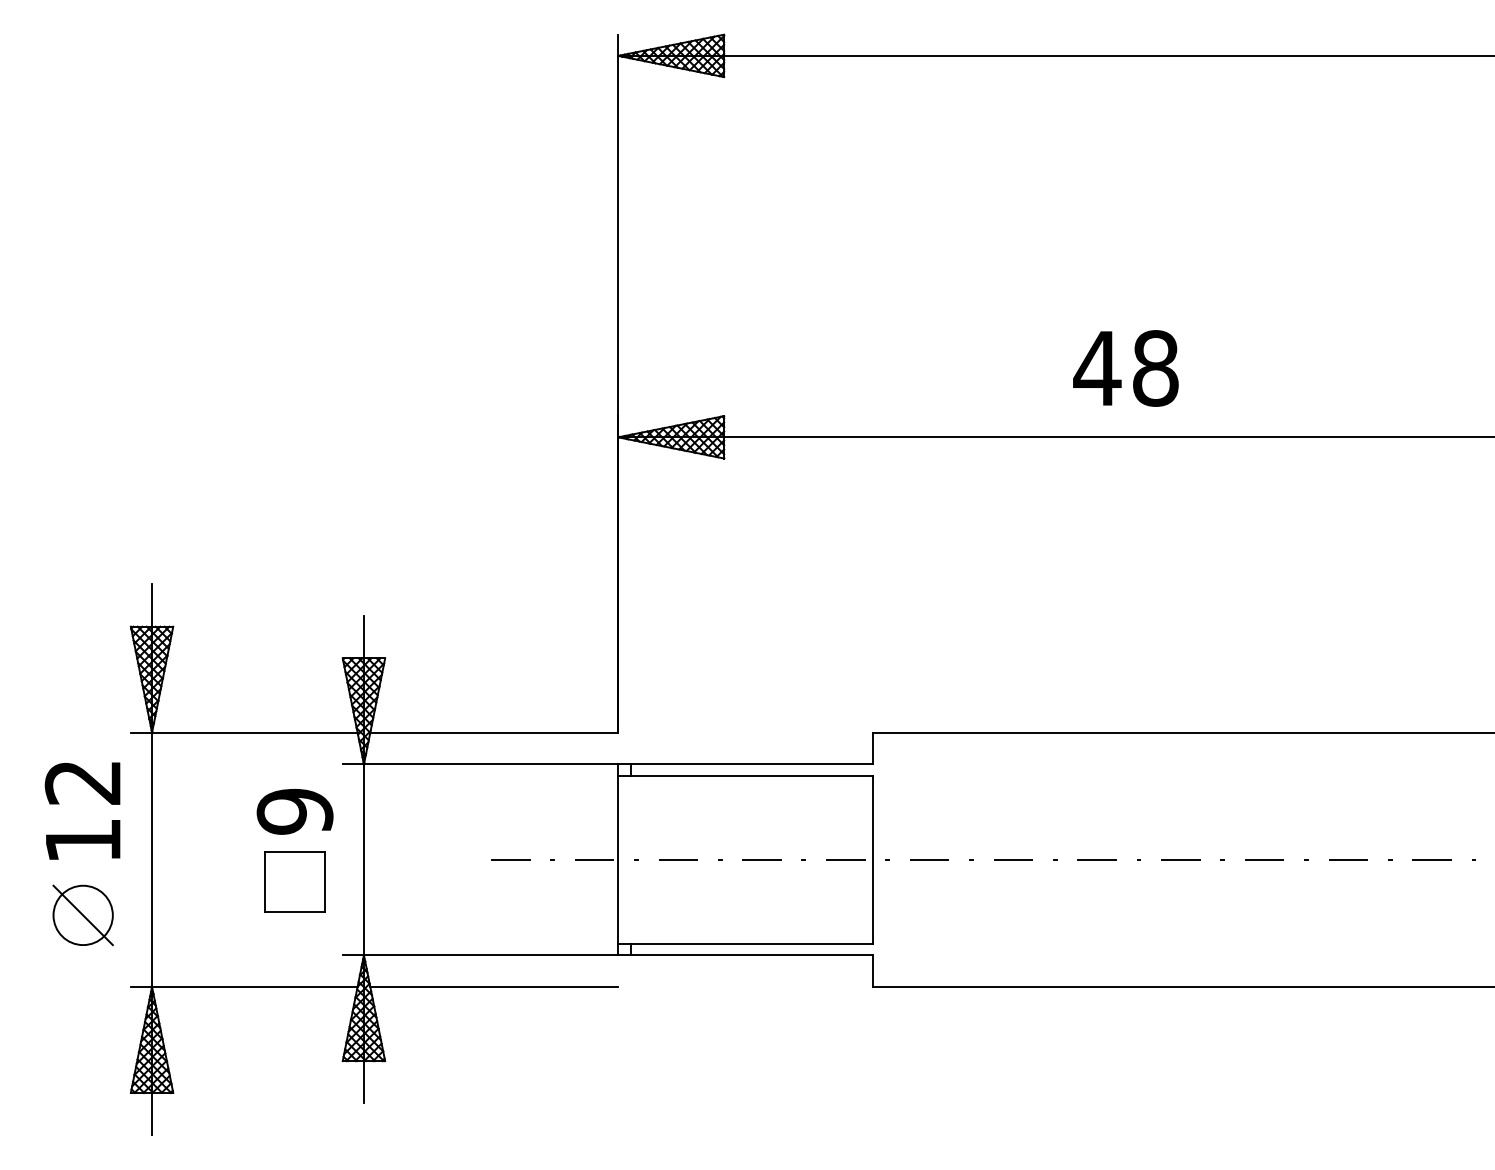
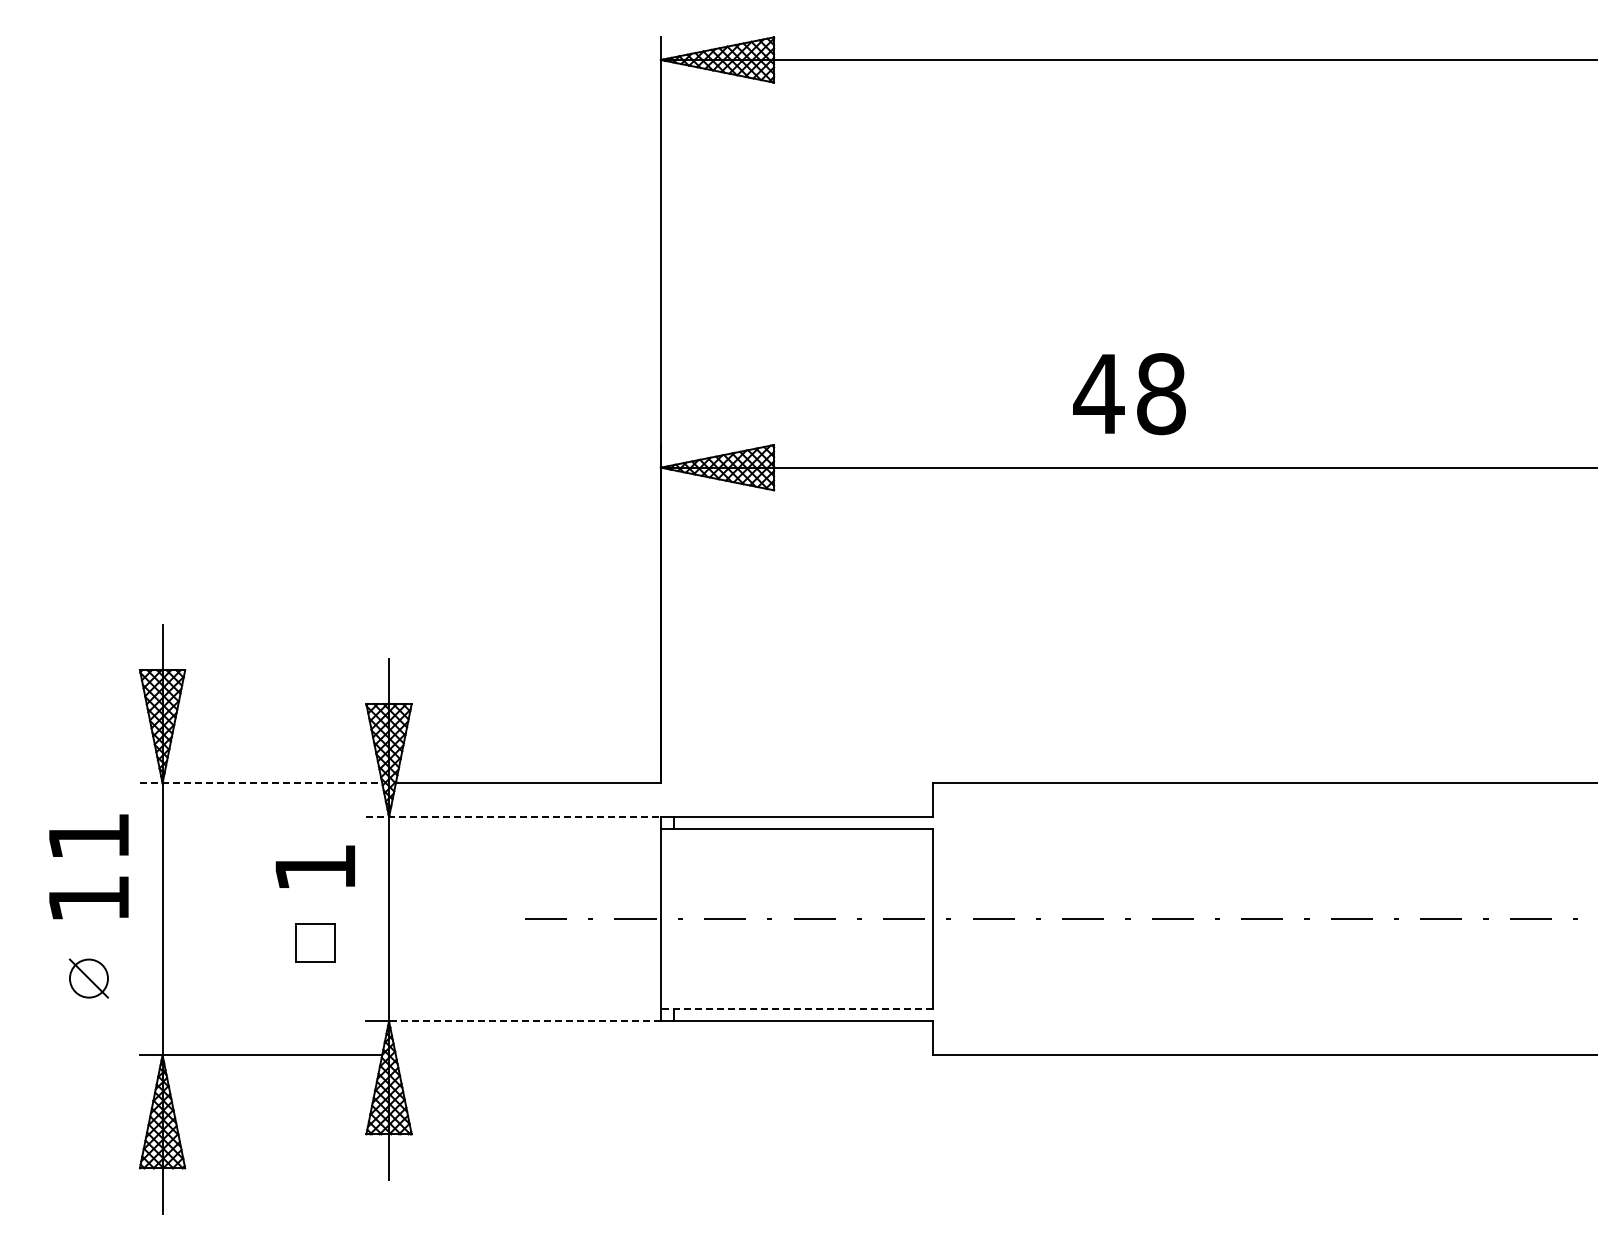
text: (1125, 368) -> (1129, 394), moved
line: (244, 732) -> (261, 783), solid -> dashed
line: (481, 764) -> (514, 817), solid -> dashed
text: (82, 783) -> (88, 837), 12 -> 11
text: (295, 811) -> (315, 867), 9 -> 1
part: (295, 881) -> (315, 942), size x0.6
part: (82, 915) -> (88, 978), size x0.6
line: (745, 944) -> (796, 1009), solid -> dashed
line: (490, 955) -> (524, 1021), solid -> dashed
line: (493, 987) -> (527, 1055), removed

